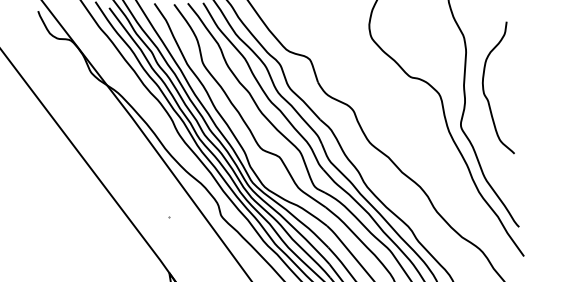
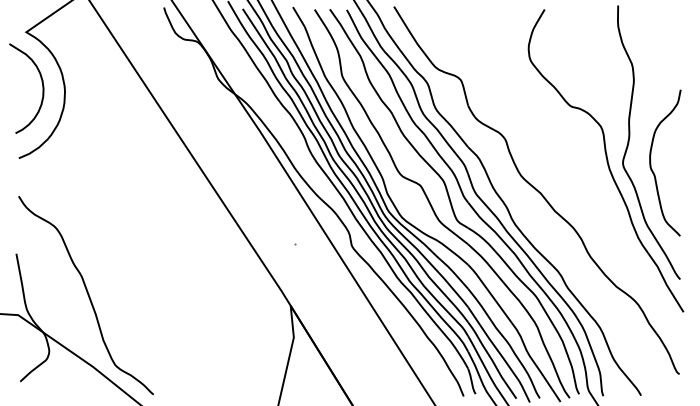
curve: (484, 88) -> (651, 162), moved

